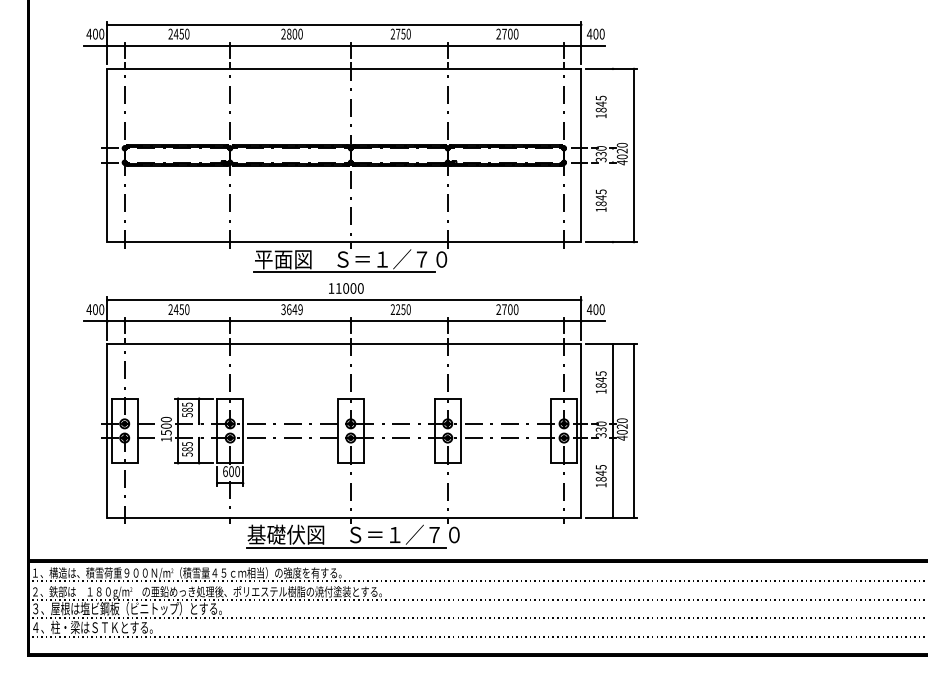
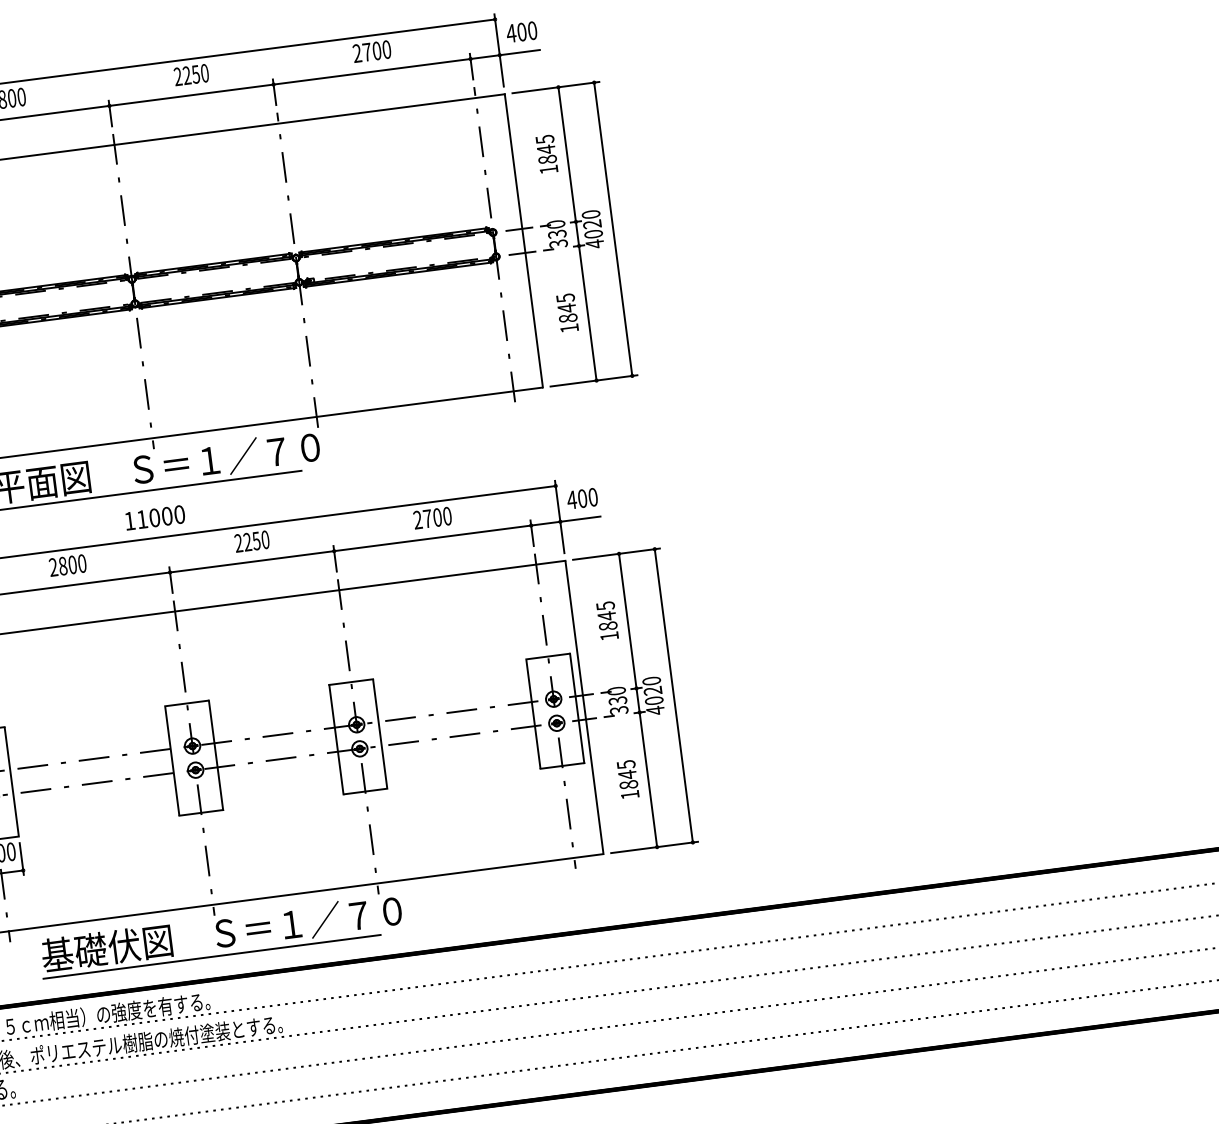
text: (398, 33) -> (187, 74), 2750 -> 2250
line: (612, 155) -> (576, 233), added
text: (291, 309) -> (66, 565), 3649 -> 2800

